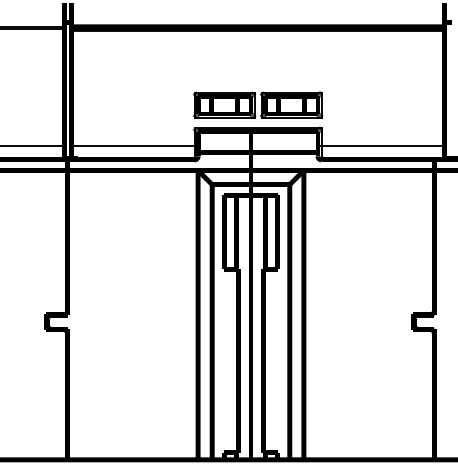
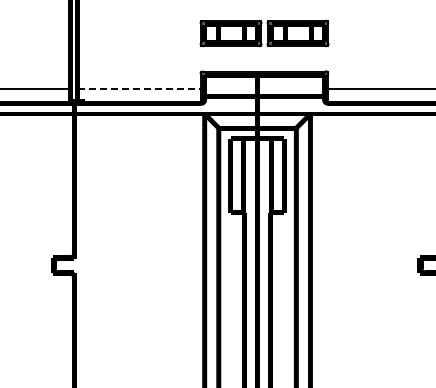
part: (257, 104) -> (264, 32), moved
line: (132, 145) -> (139, 88), solid -> dashed

